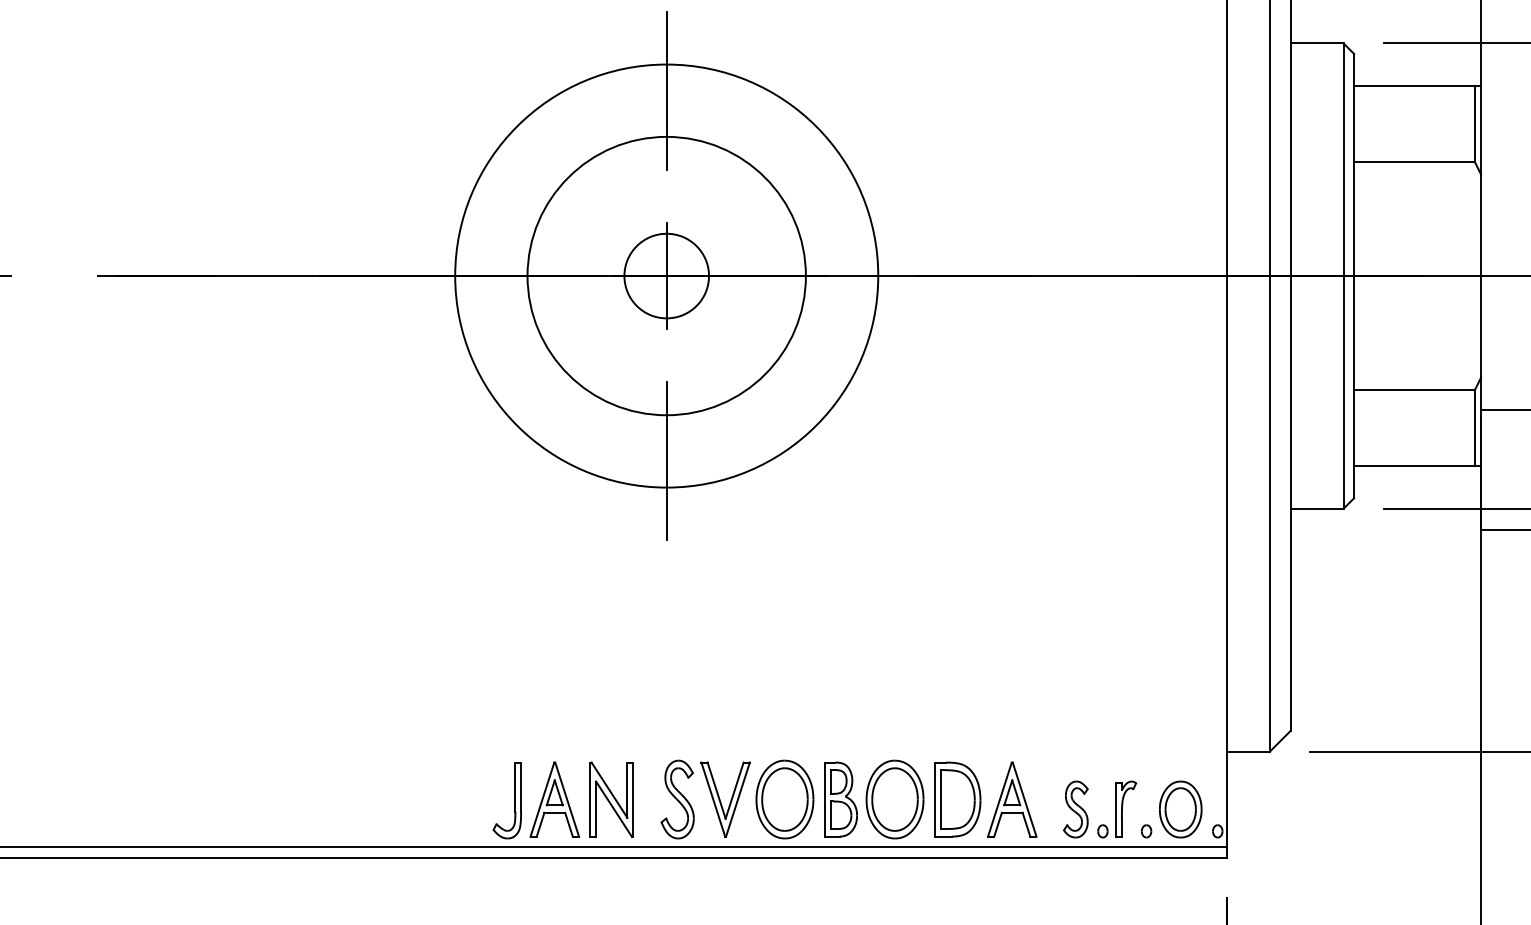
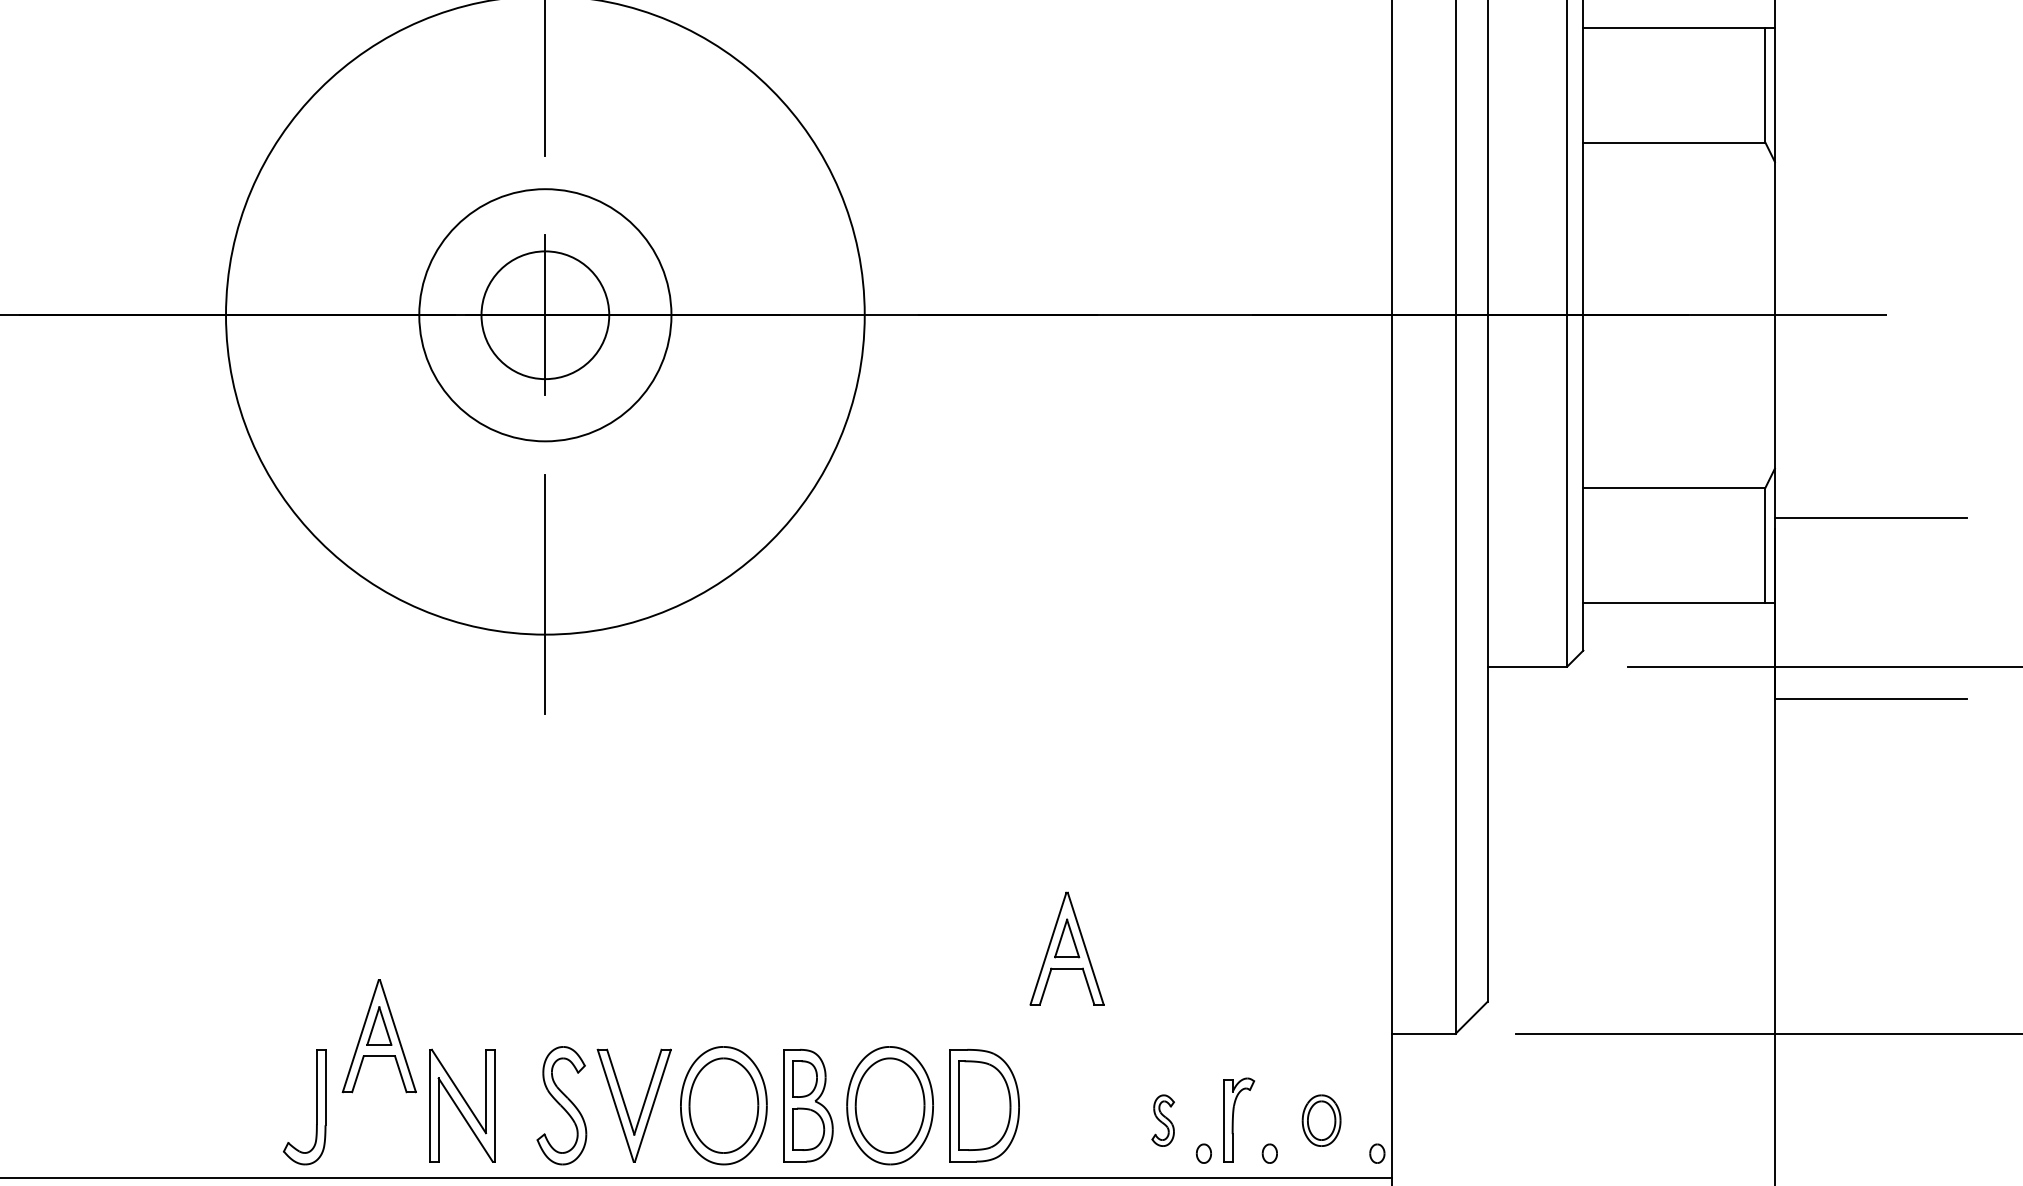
circle: (666, 275) -> (545, 314), size x0.6
part: (554, 799) -> (378, 1036), moved
part: (1012, 799) -> (1067, 948), moved
part: (1075, 809) -> (1162, 1120), size x0.6
part: (1180, 809) -> (1321, 1120), size x0.6

